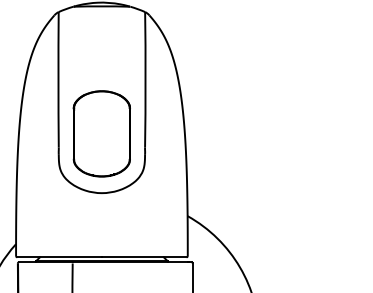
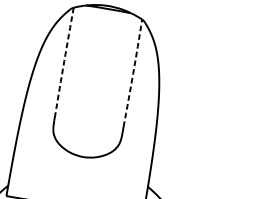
arc: (58, 79) -> (64, 61), solid -> dashed
arc: (145, 79) -> (133, 72), solid -> dashed
part: (101, 133) -> (91, 109), removed

